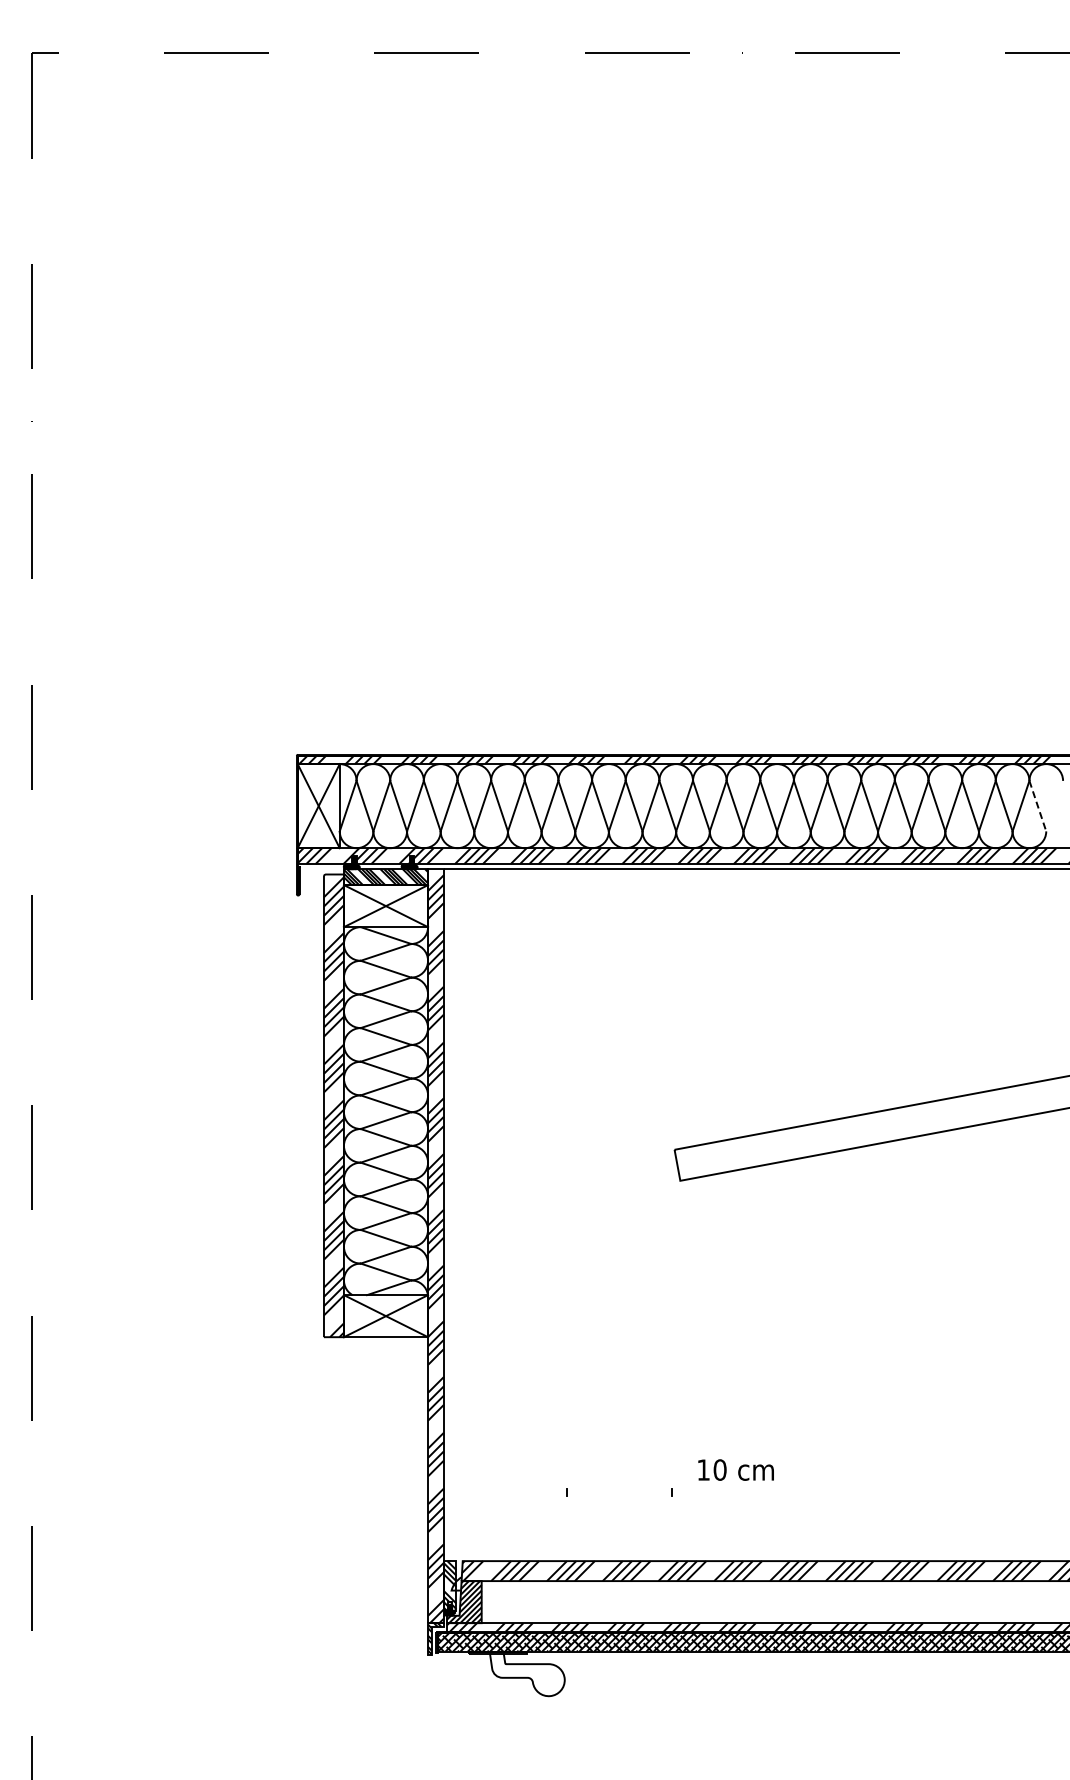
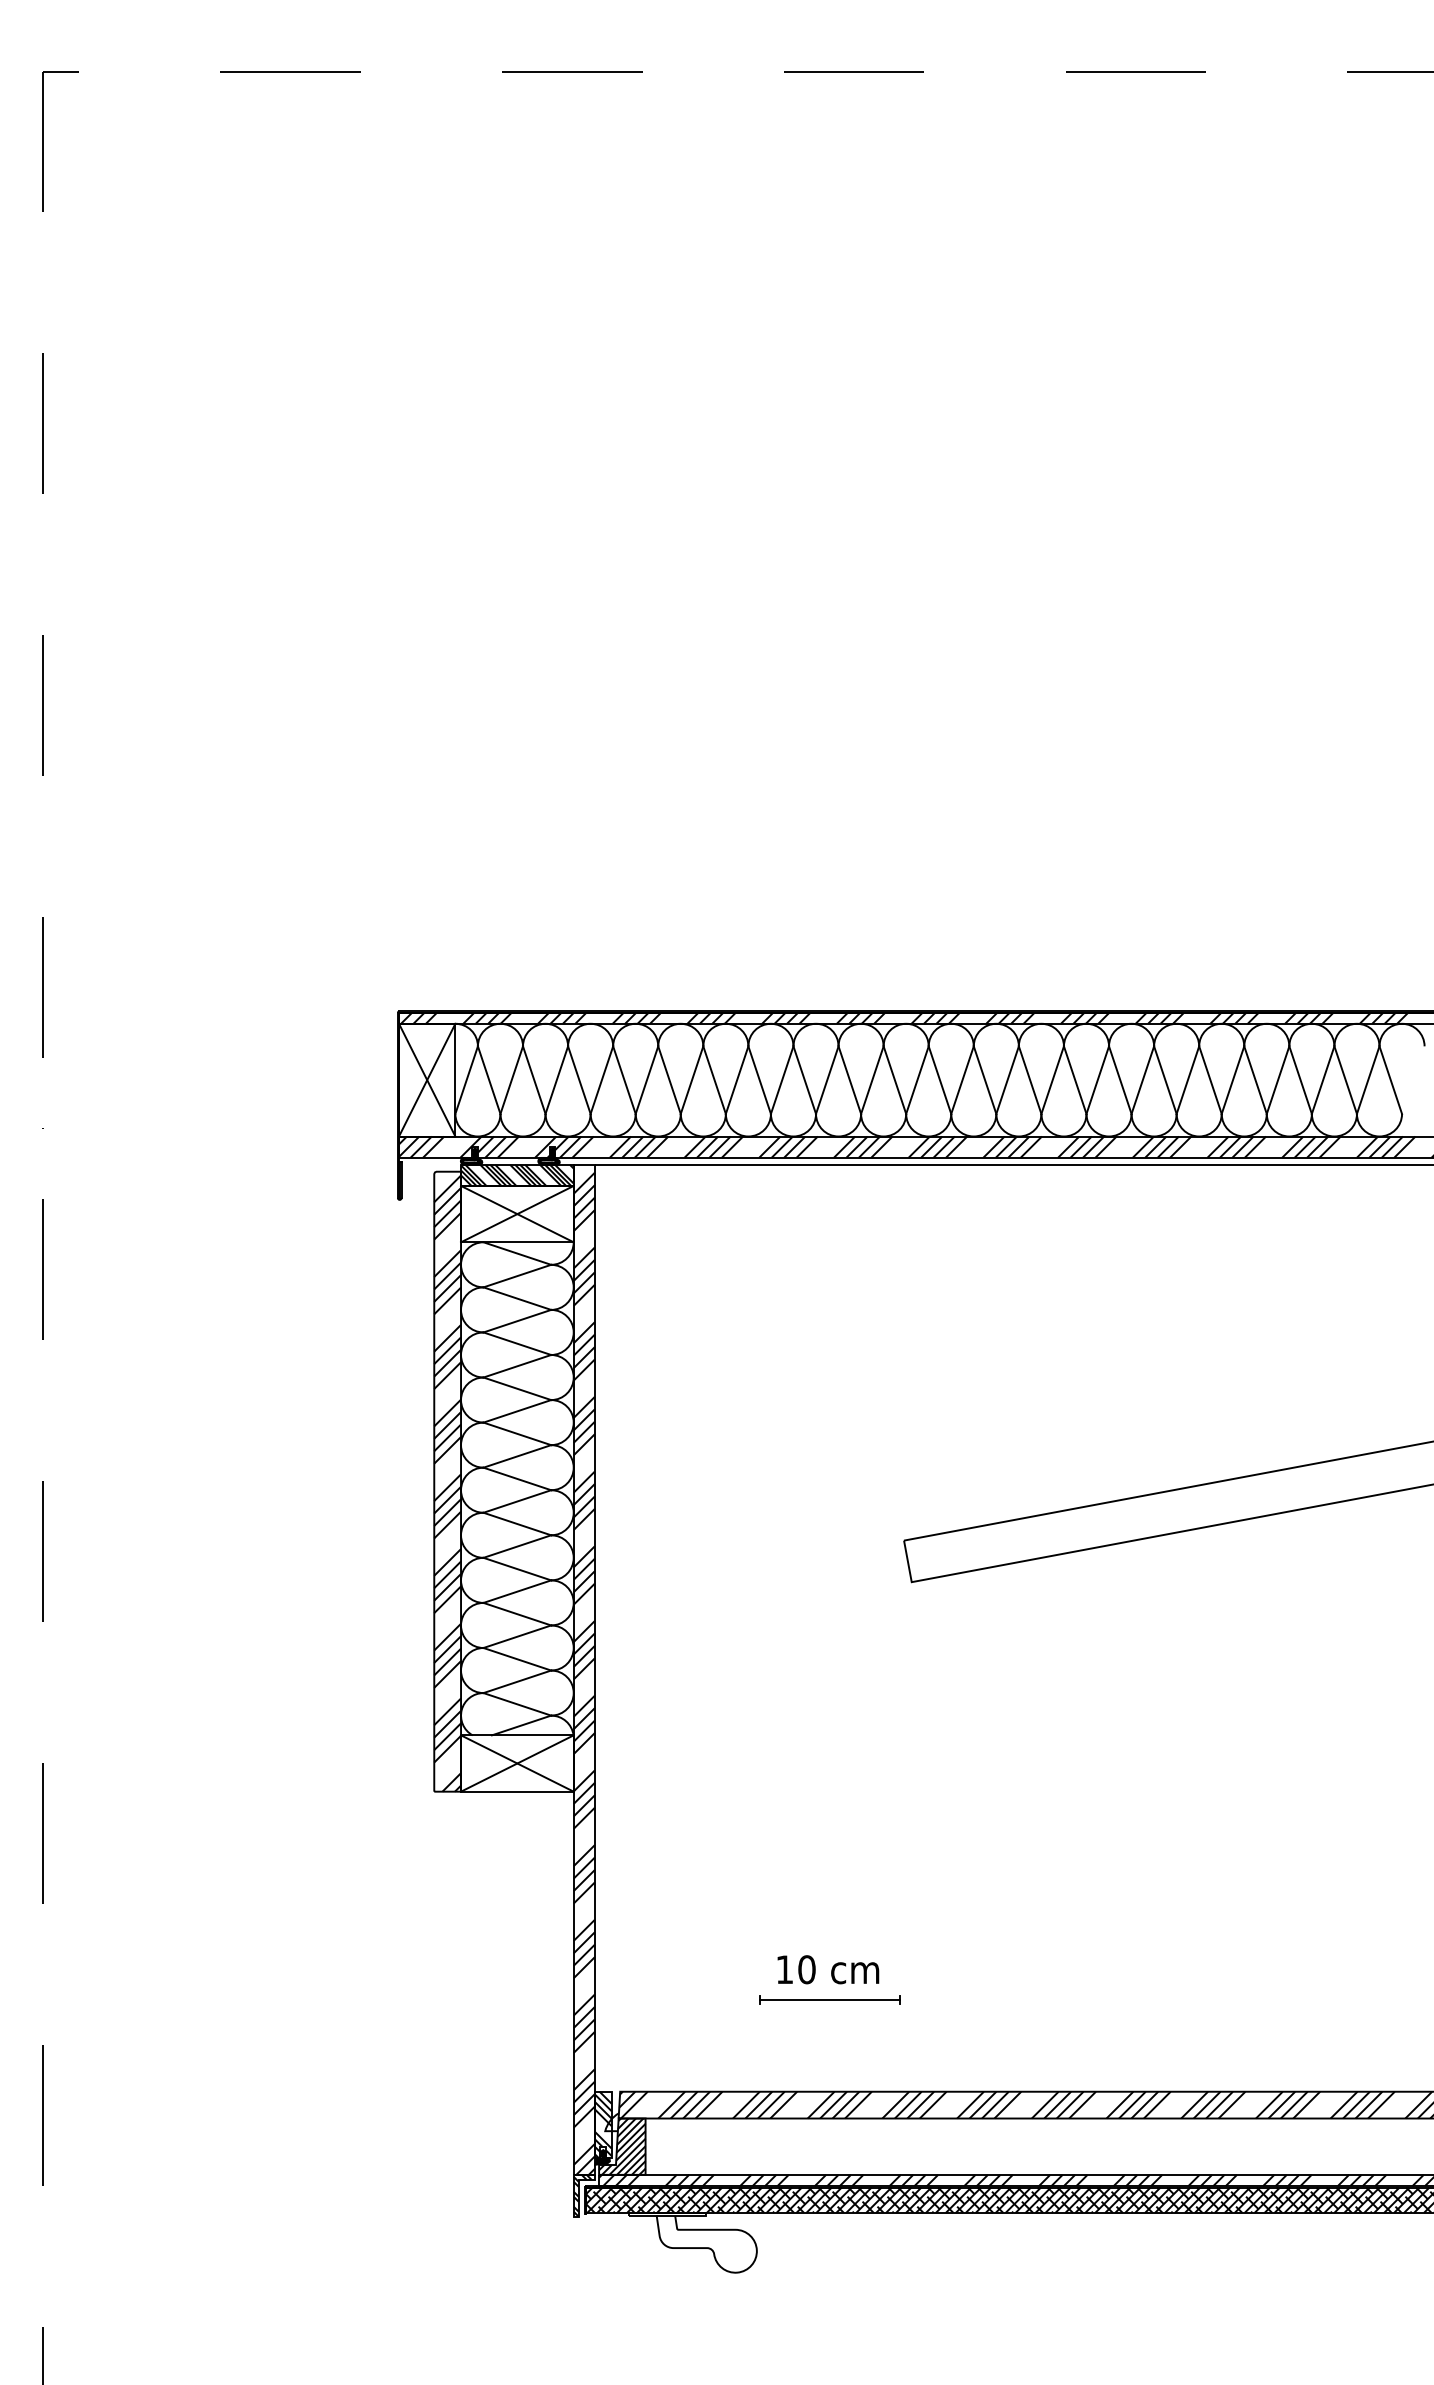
line: (1037, 806) -> (1390, 1080), dashed -> solid
text: (735, 1469) -> (827, 1968), moved
line: (618, 1492) -> (828, 1999), added

